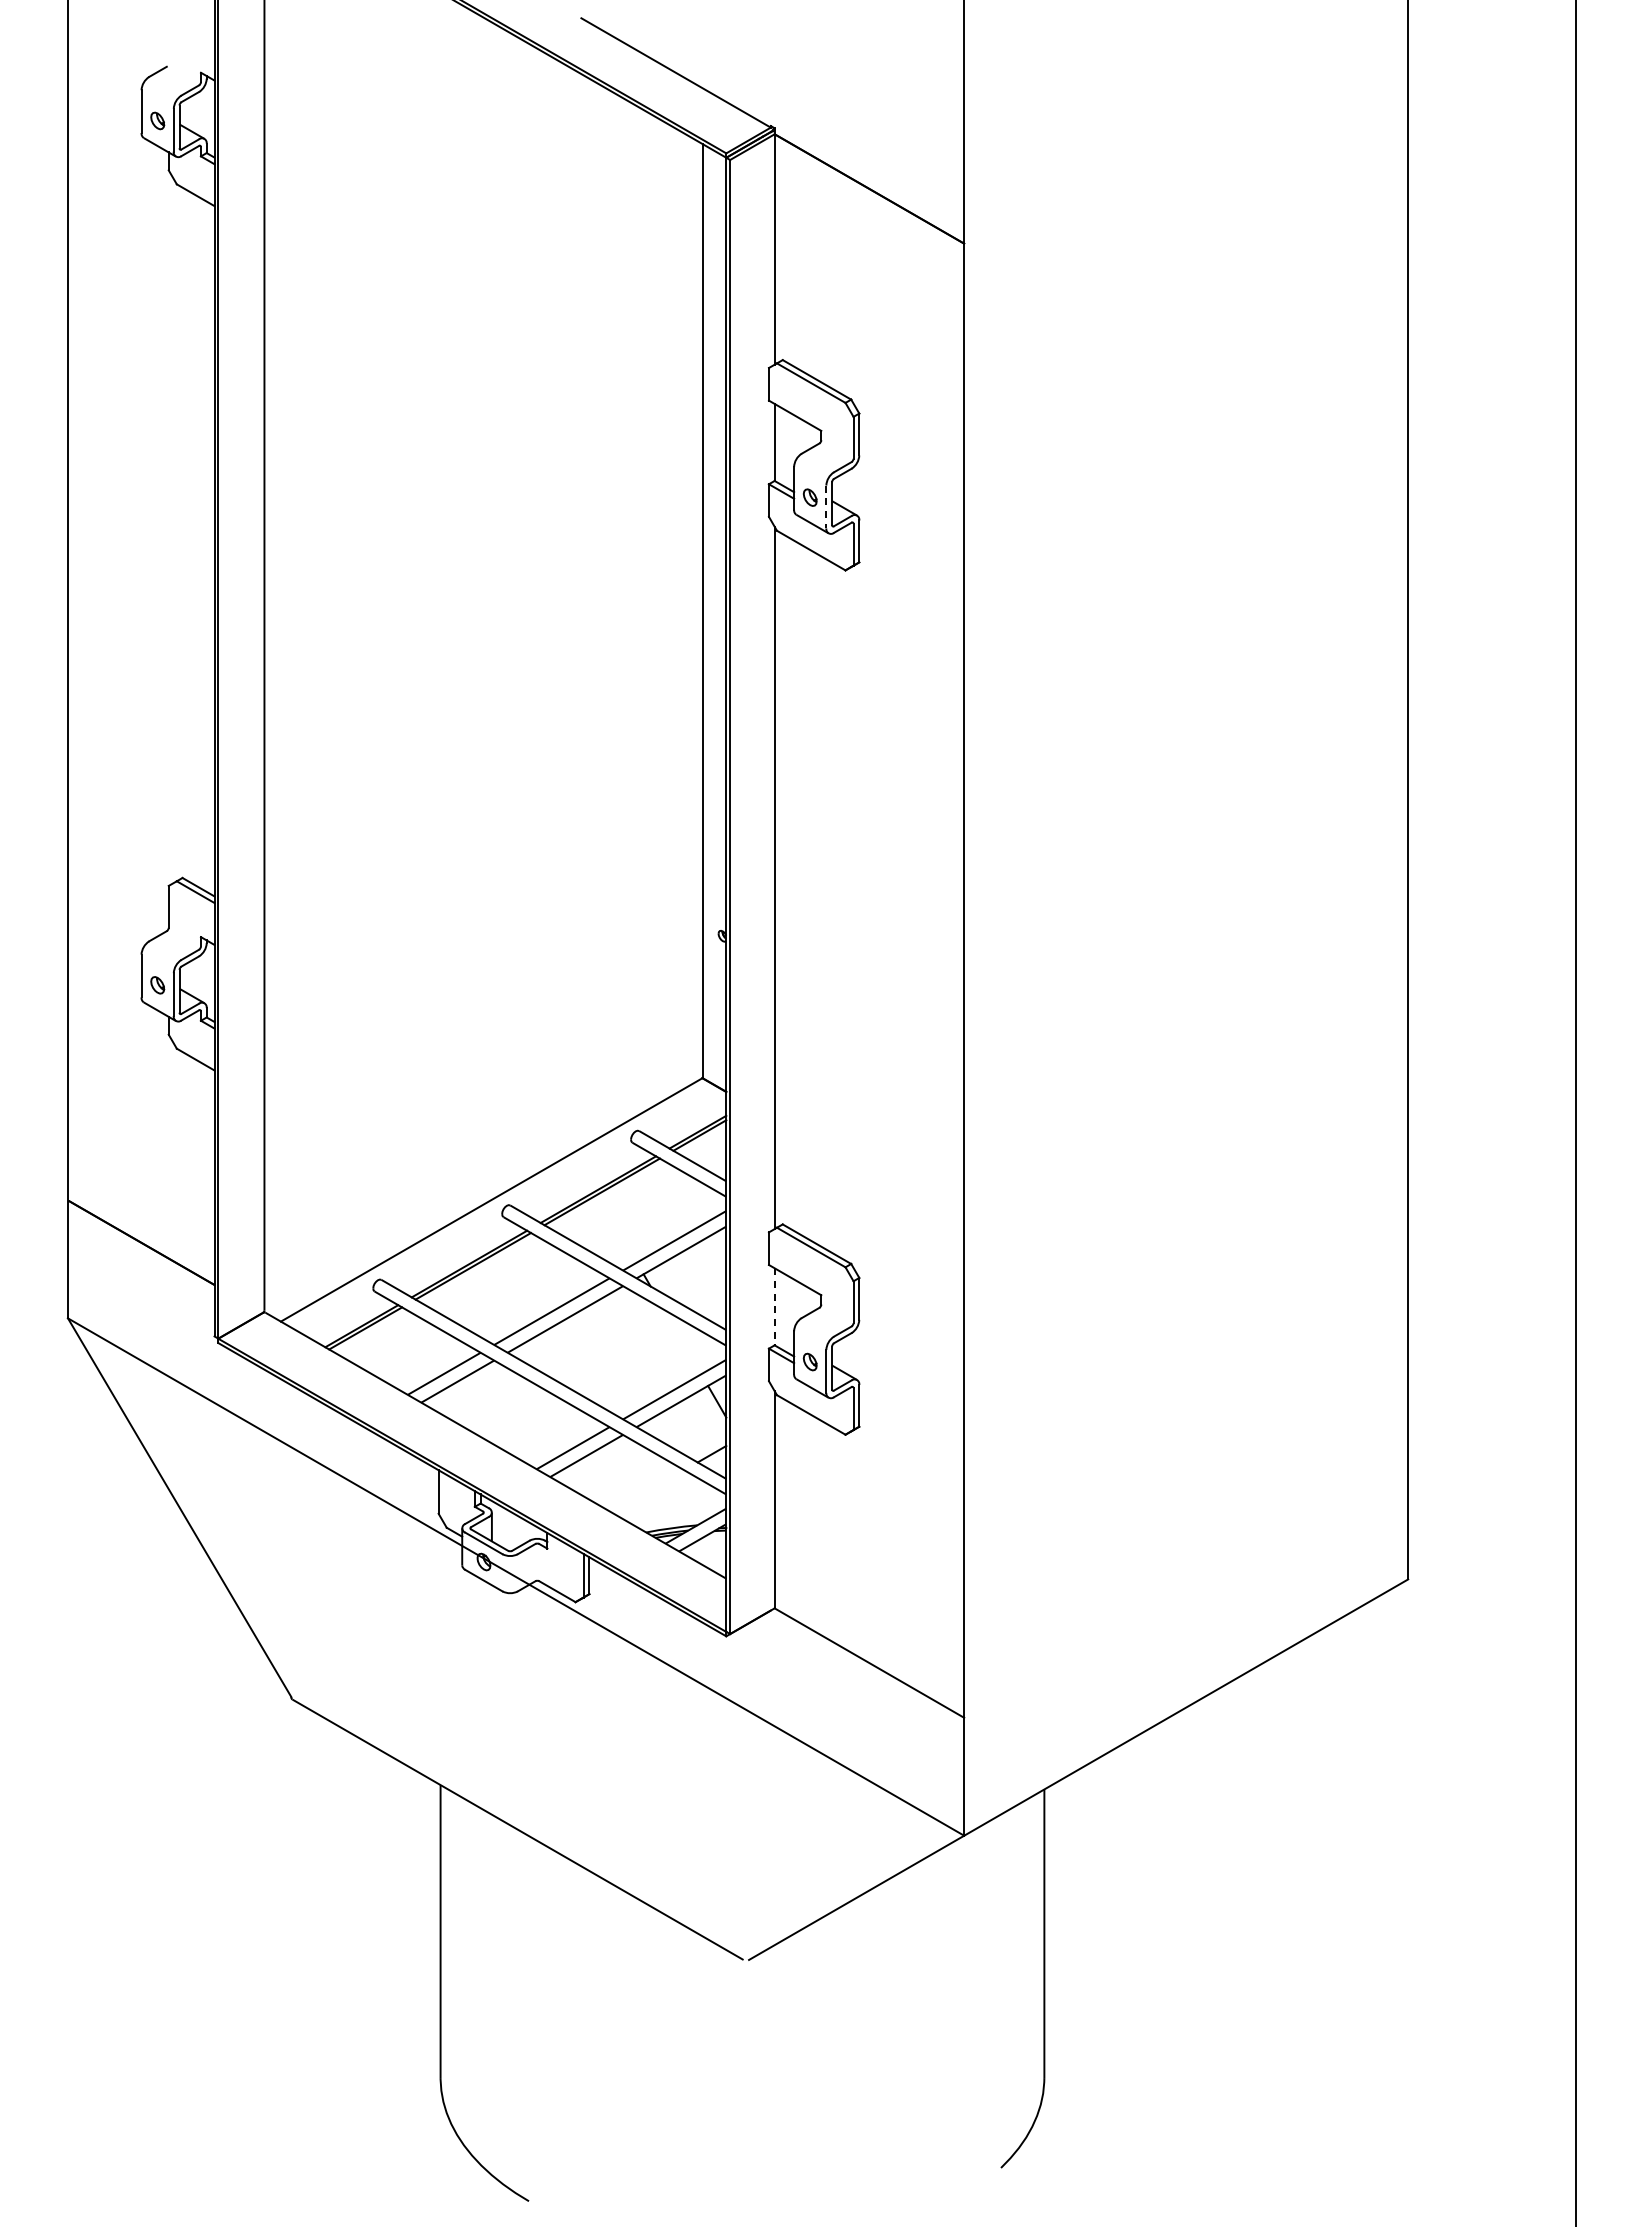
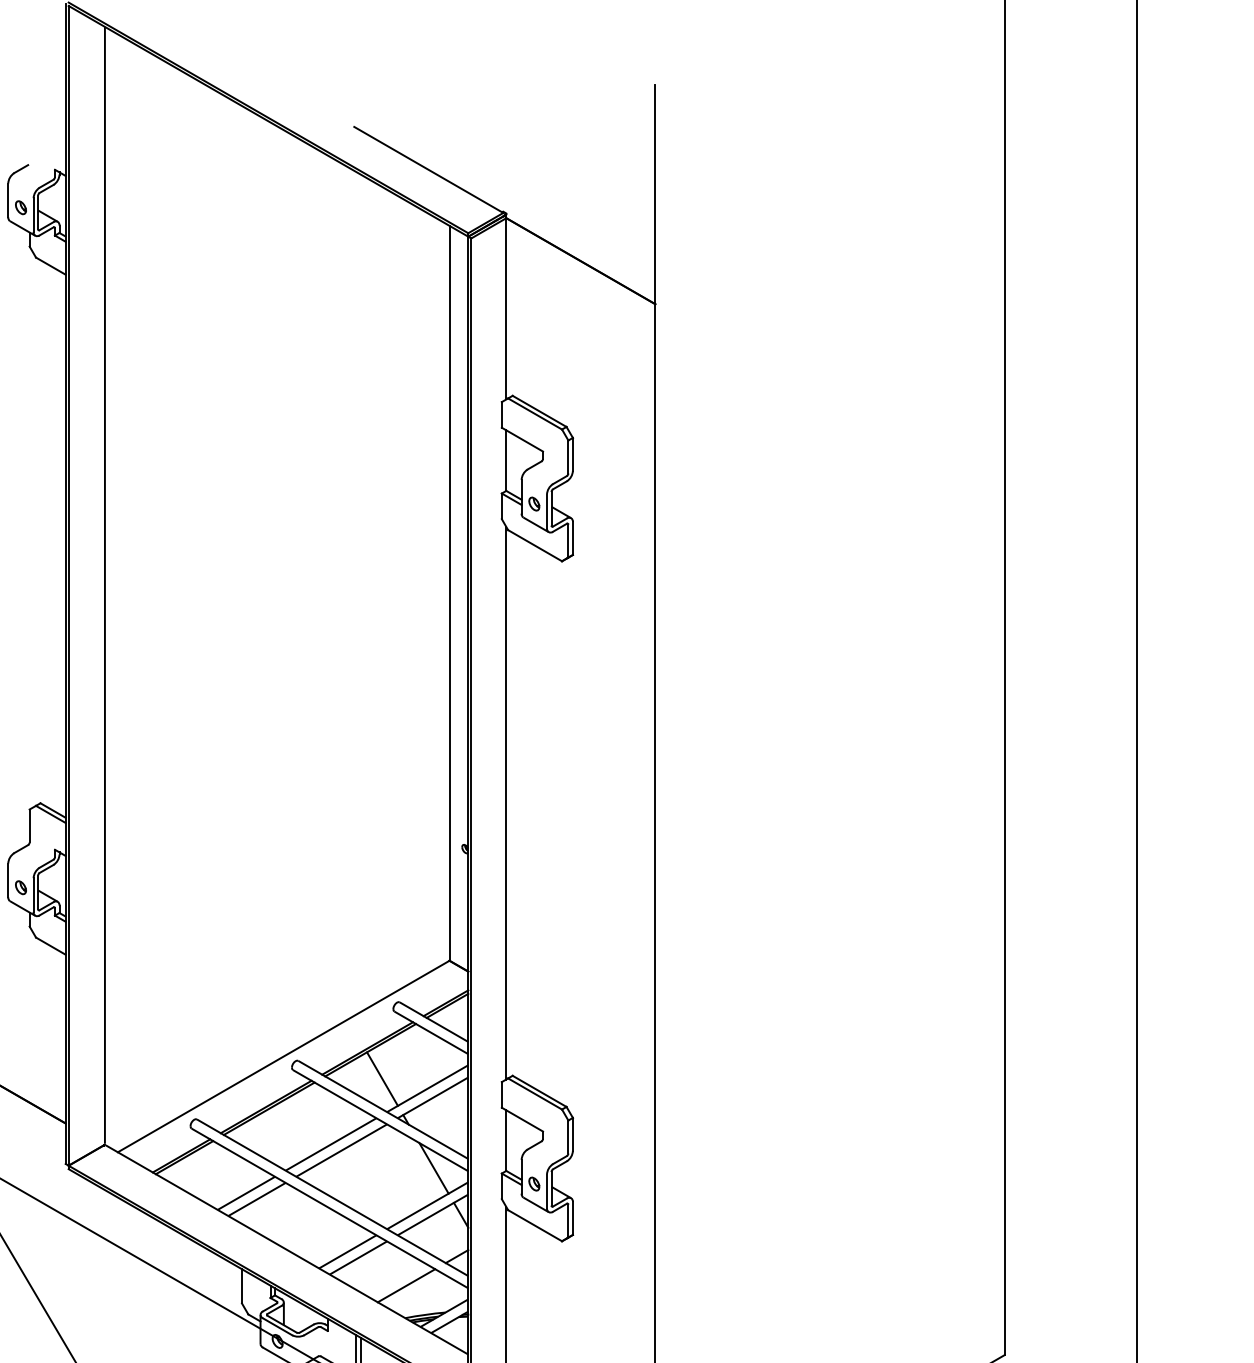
line: (826, 507) -> (547, 511), dashed -> solid
line: (616, 1228) -> (381, 1079), added
line: (774, 1306) -> (506, 1140), dashed -> solid
line: (682, 1341) -> (433, 1167), added
line: (647, 1491) -> (406, 1285), added

